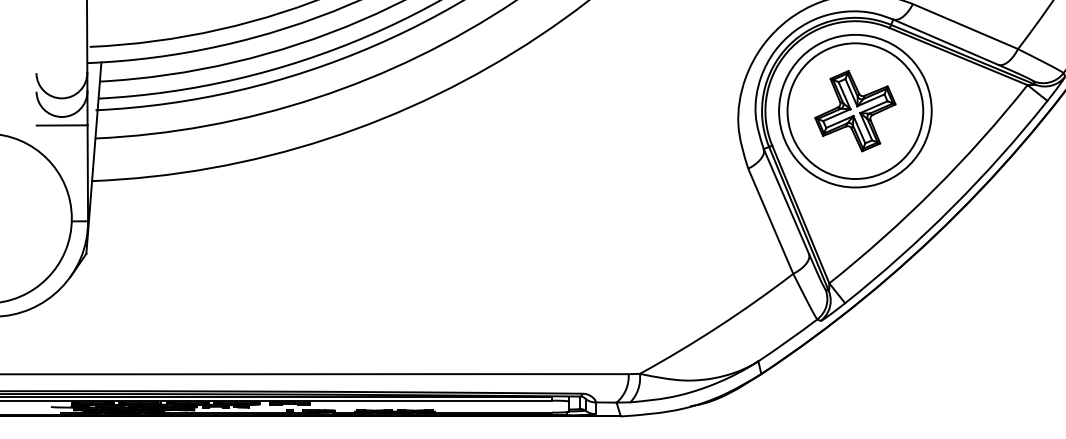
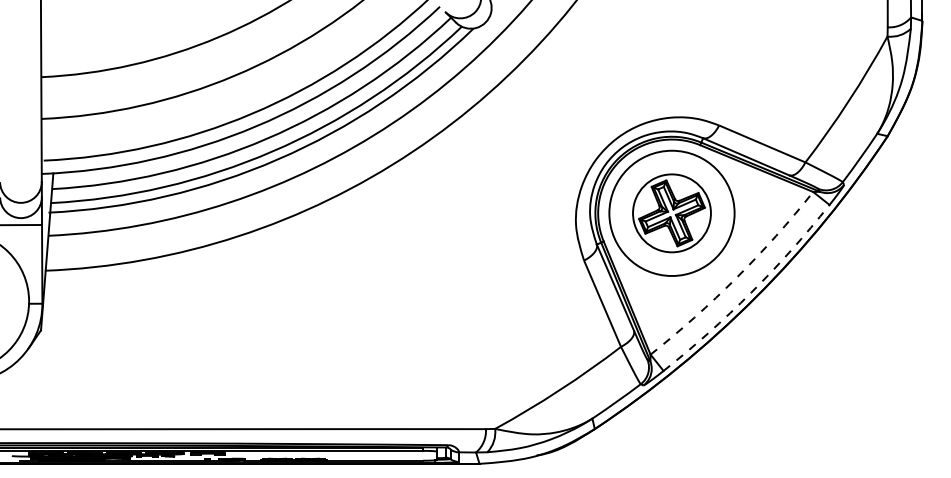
circle: (854, 111) -> (671, 213), size x0.7
arc: (934, 189) -> (736, 277), solid -> dashed
arc: (952, 207) -> (751, 292), solid -> dashed

